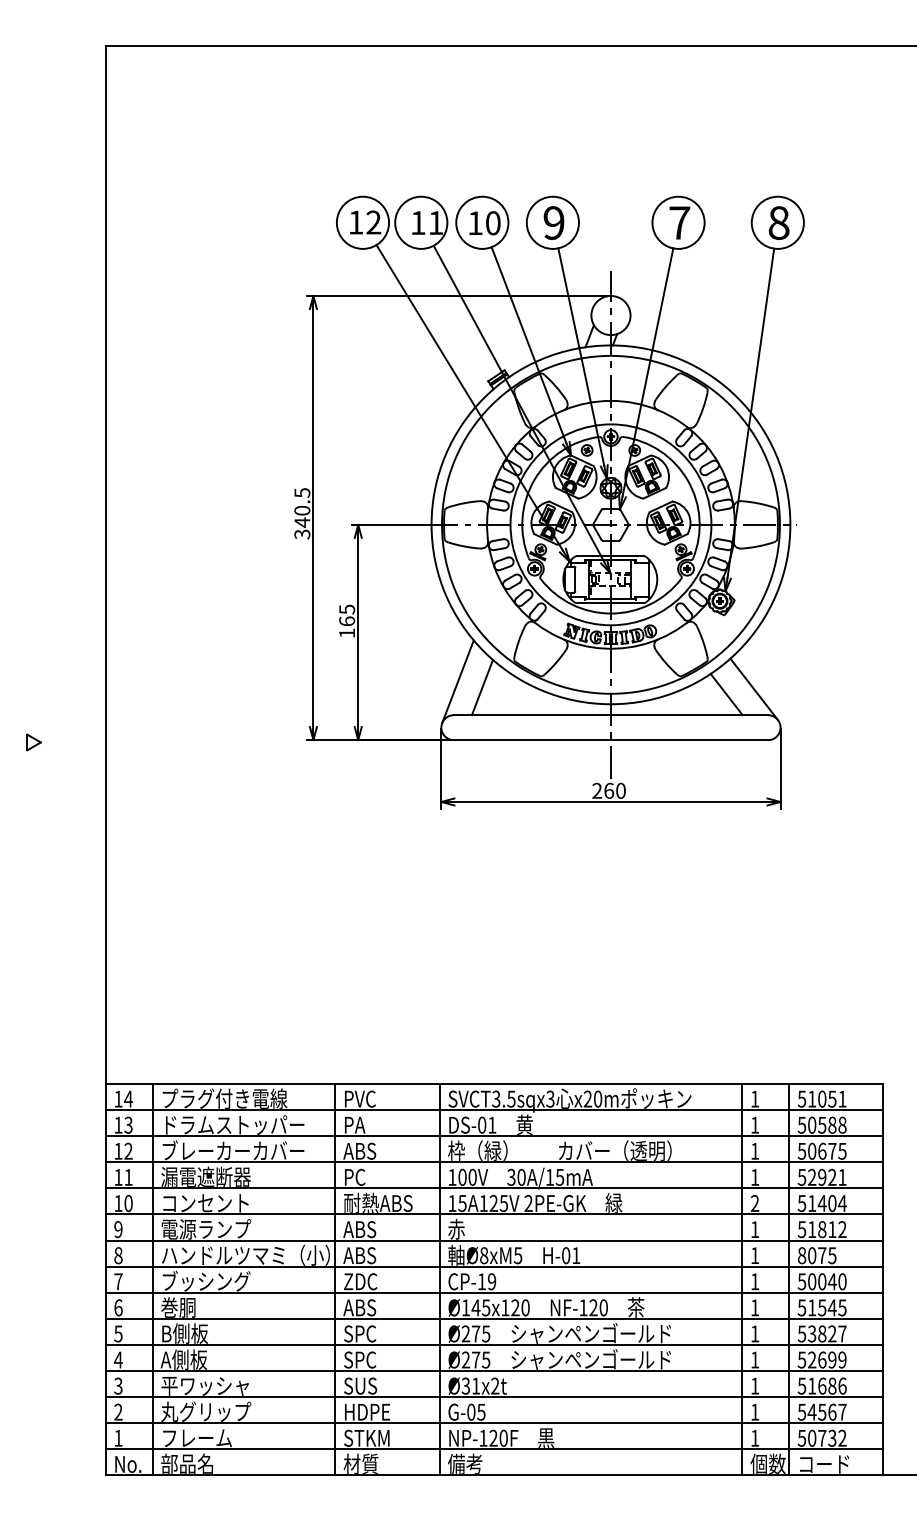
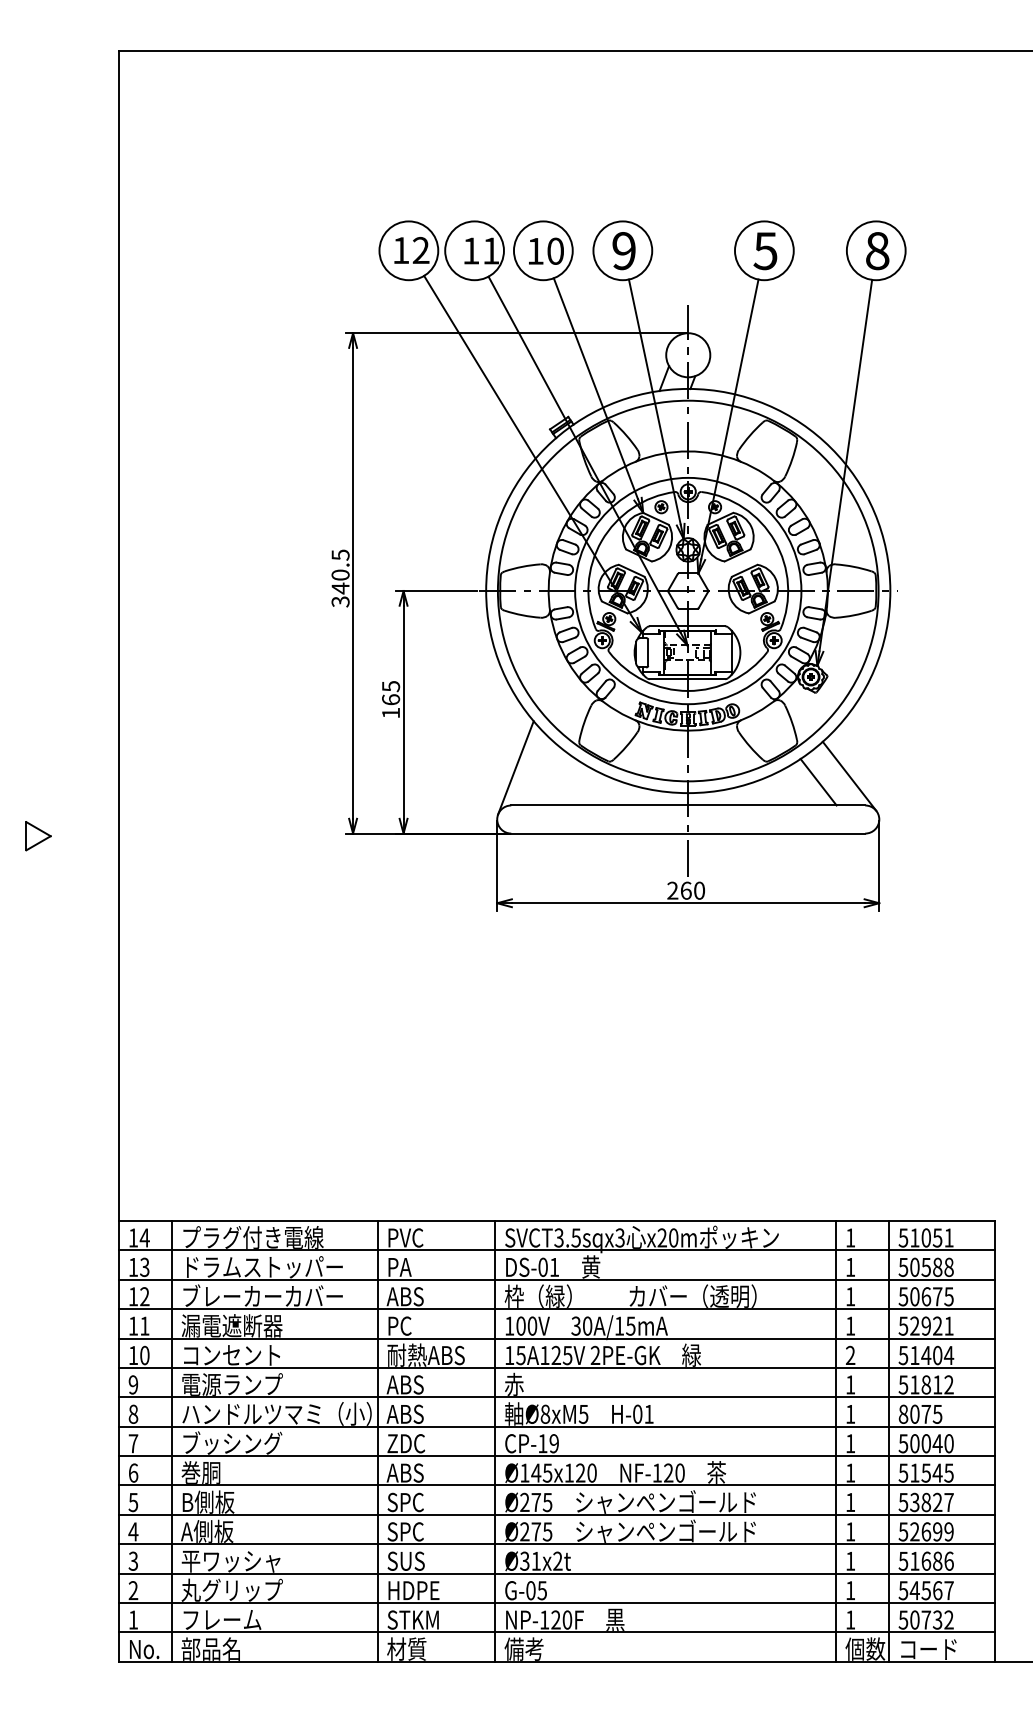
text: (679, 222) -> (765, 250), 7 -> 5
line: (481, 687) -> (542, 774), removed
part: (33, 742) -> (37, 836), size x1.6

